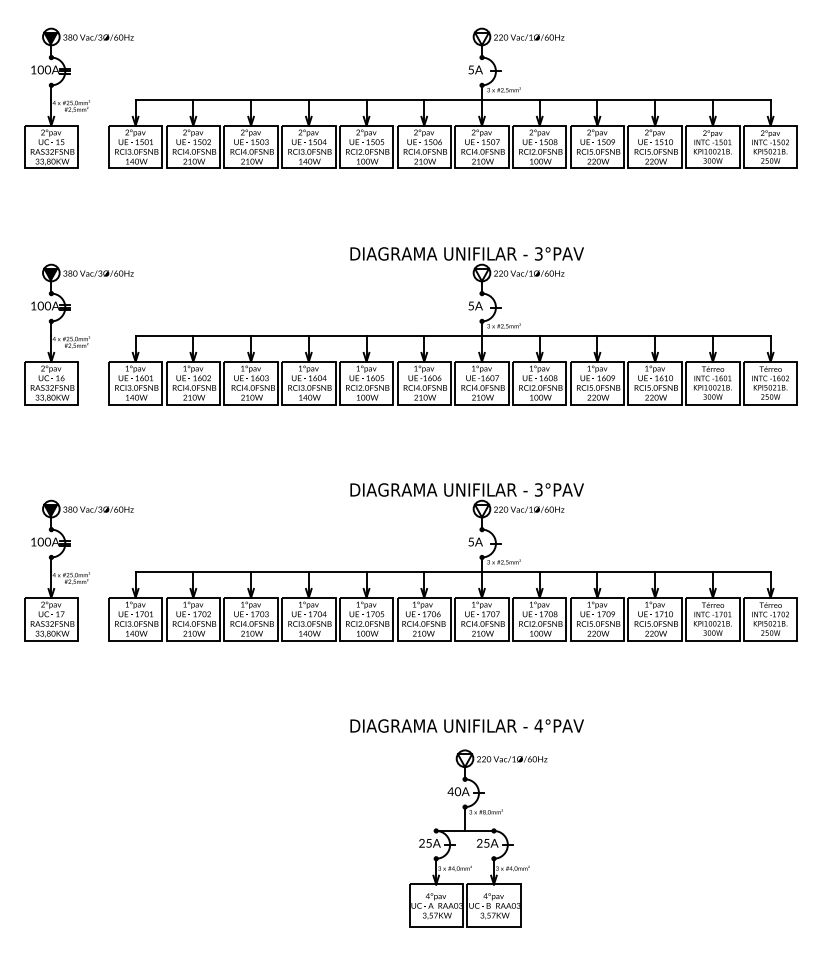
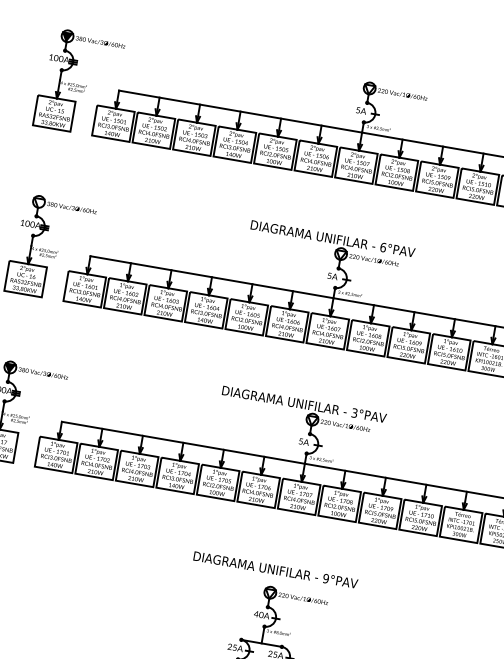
text: (538, 253) -> (383, 247), 3°PAV -> 6°PAV
fill: (51, 274) -> (38, 202), removed
text: (538, 725) -> (325, 578), 4°PAV -> 9°PAV

